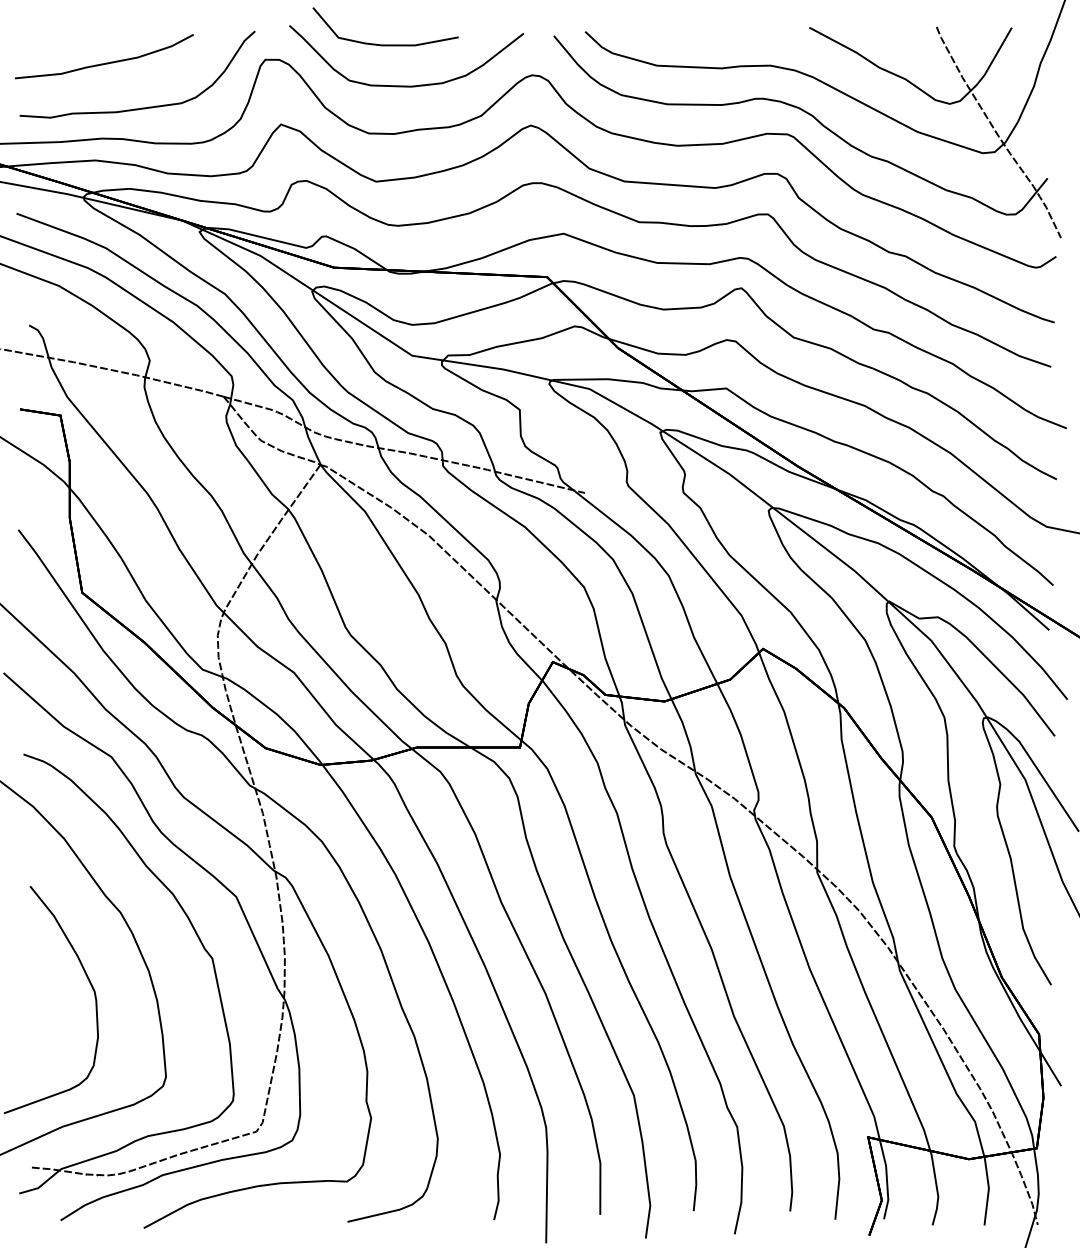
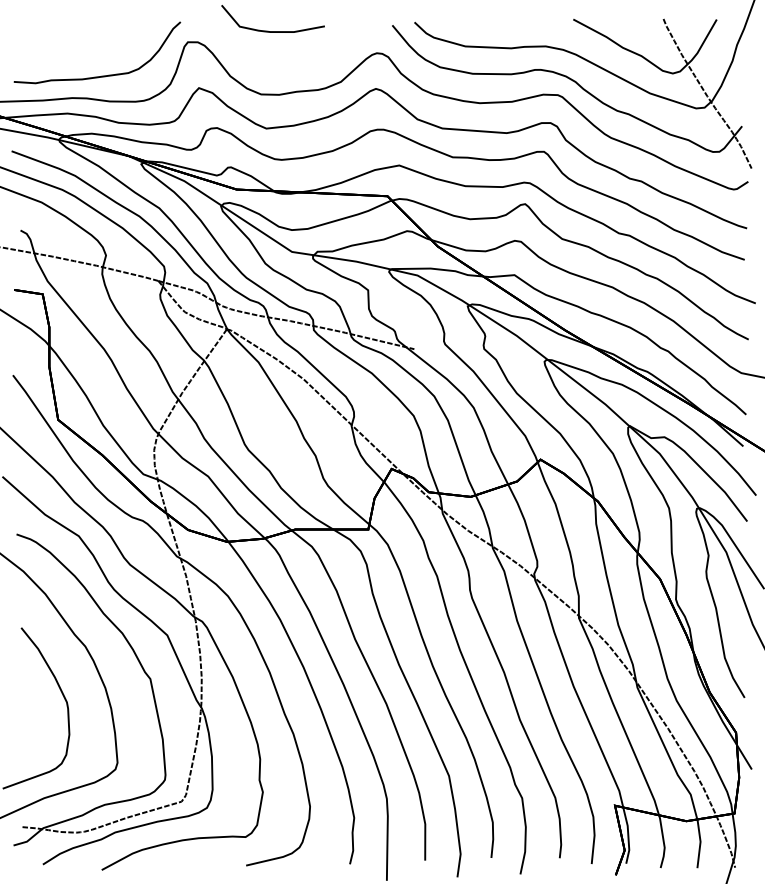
curve: (105, 62) -> (74, 44), removed
curve: (406, 85) -> (287, 60), removed

